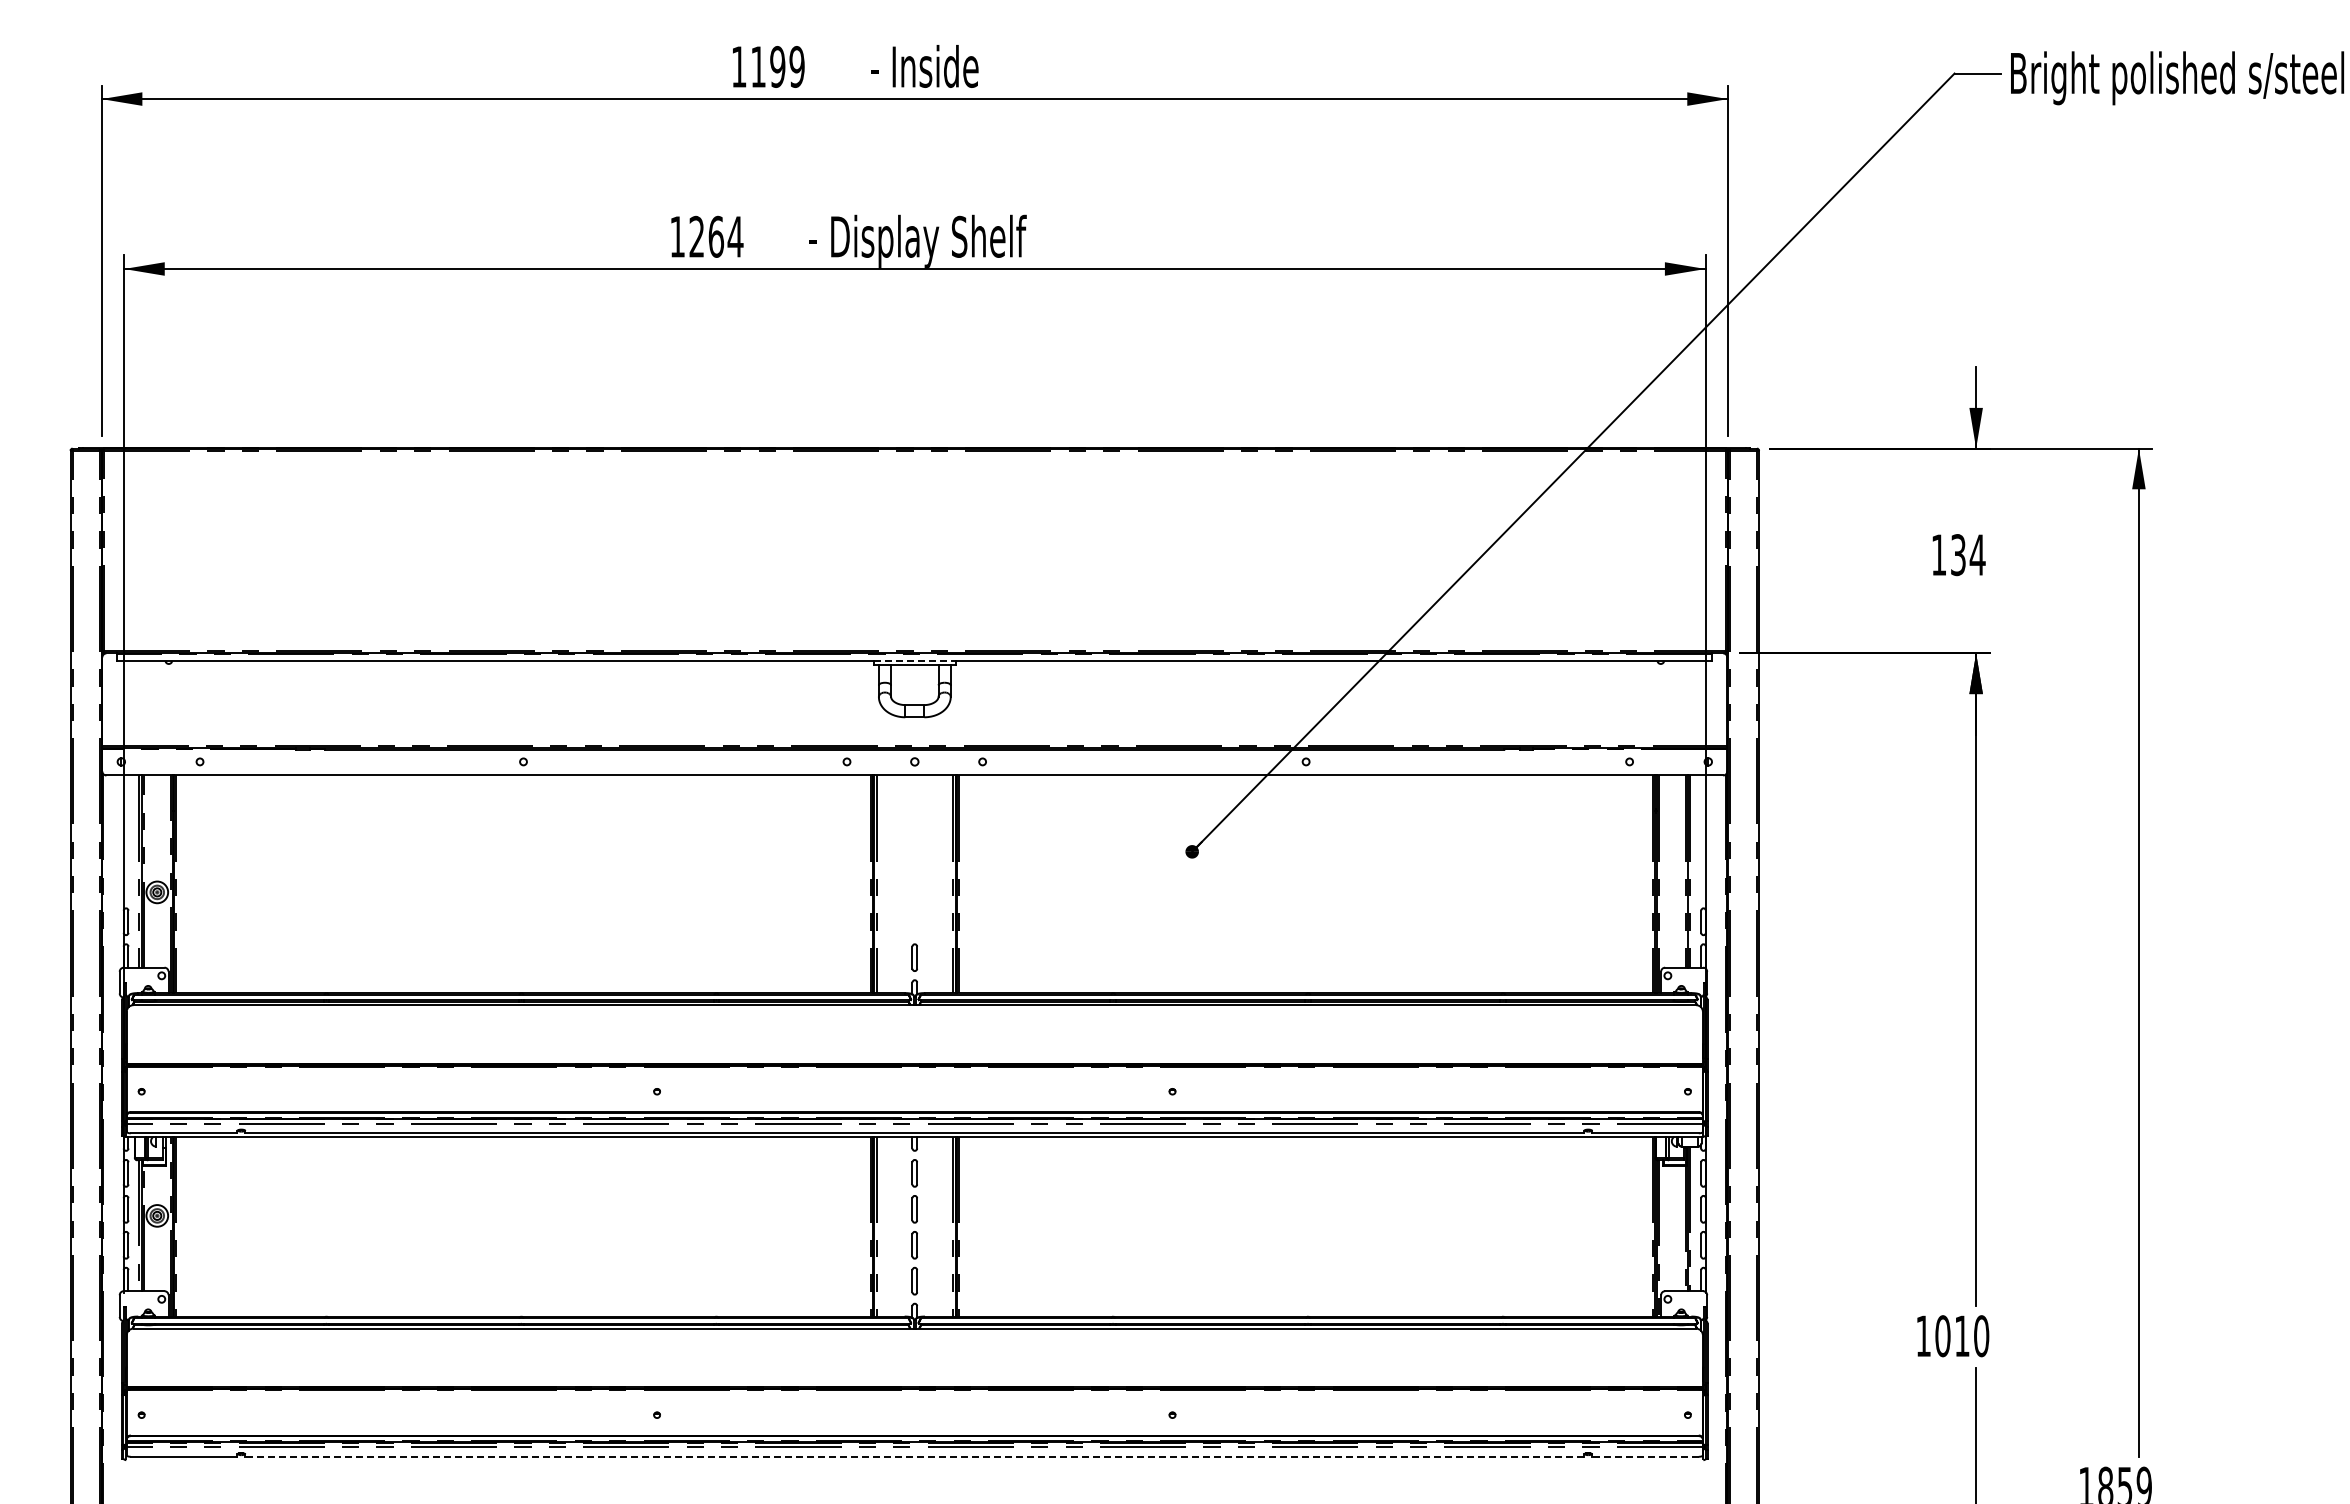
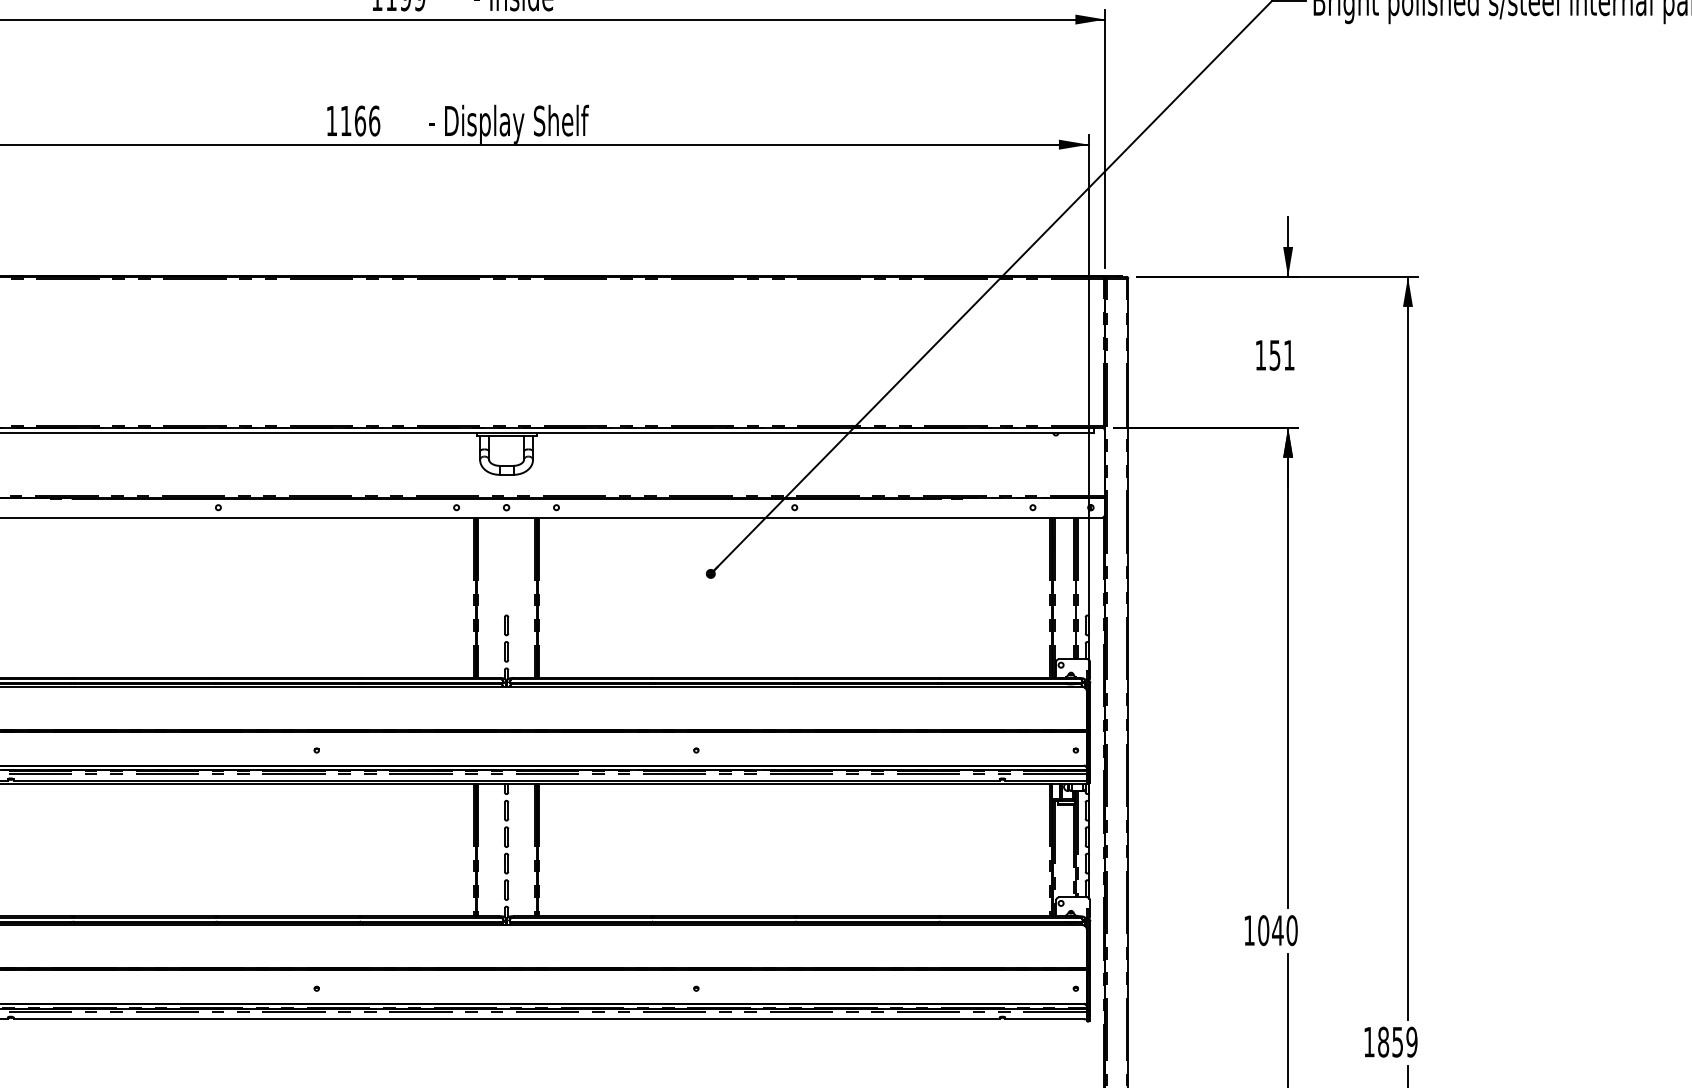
text: (716, 236) -> (360, 120), 1264 -> 1166
text: (1968, 554) -> (1282, 354), 134 -> 151
line: (914, 660) -> (506, 433), dashed -> solid
part: (914, 921) -> (506, 625), added
text: (1962, 1335) -> (1278, 930), 1010 -> 1040
line: (914, 1456) -> (506, 1019), dashed -> solid
line: (1645, 1456) -> (1044, 1019), dashed -> solid

